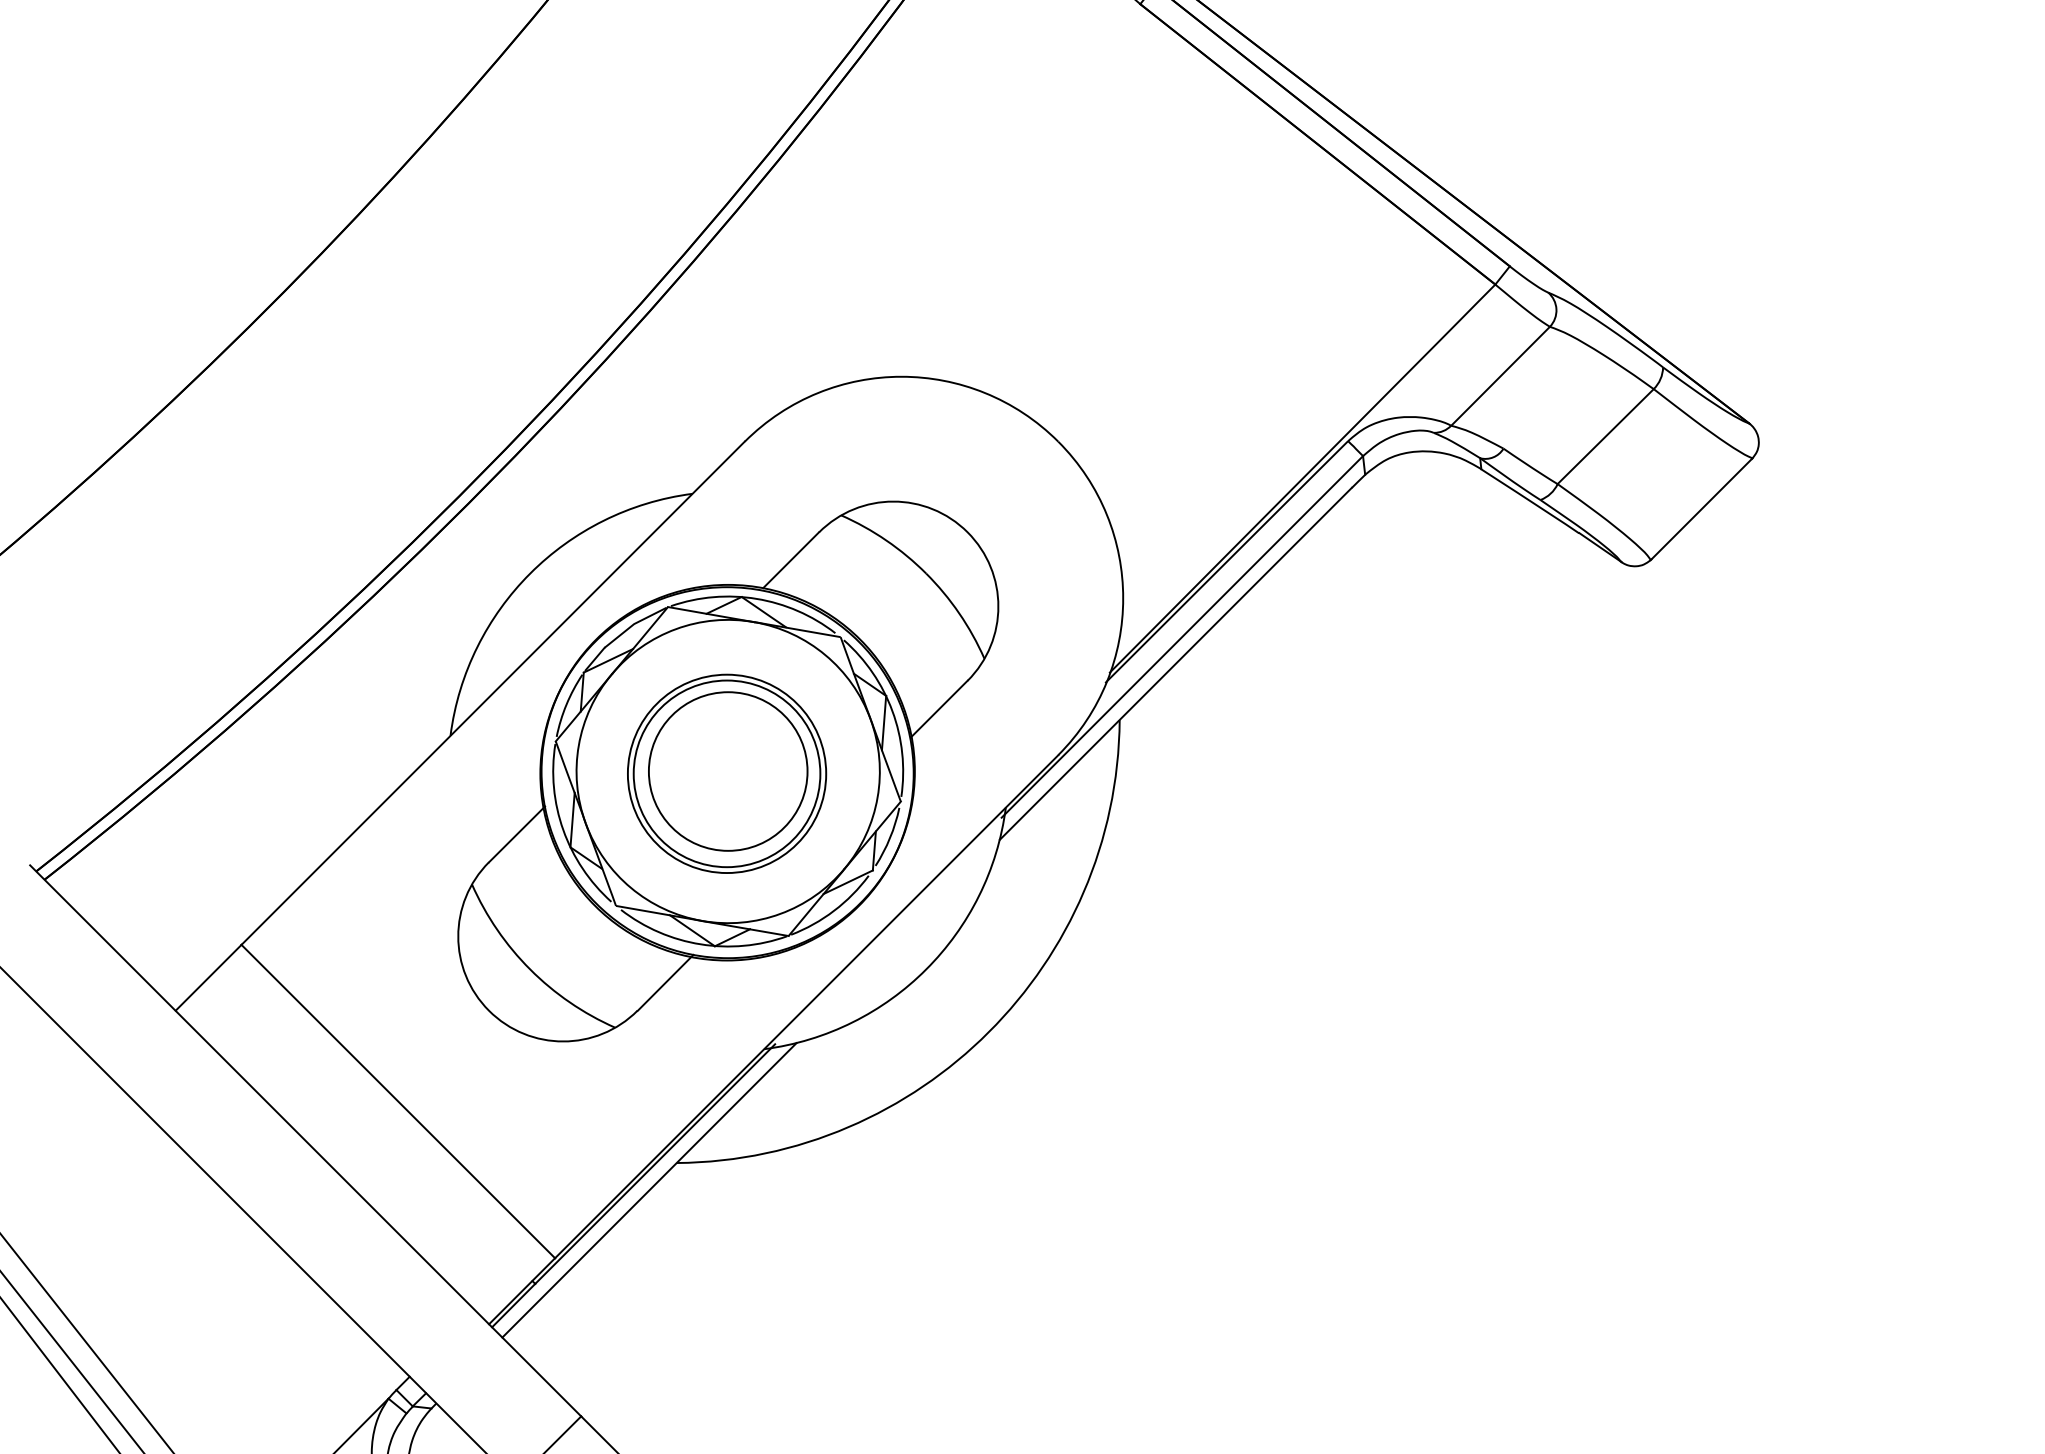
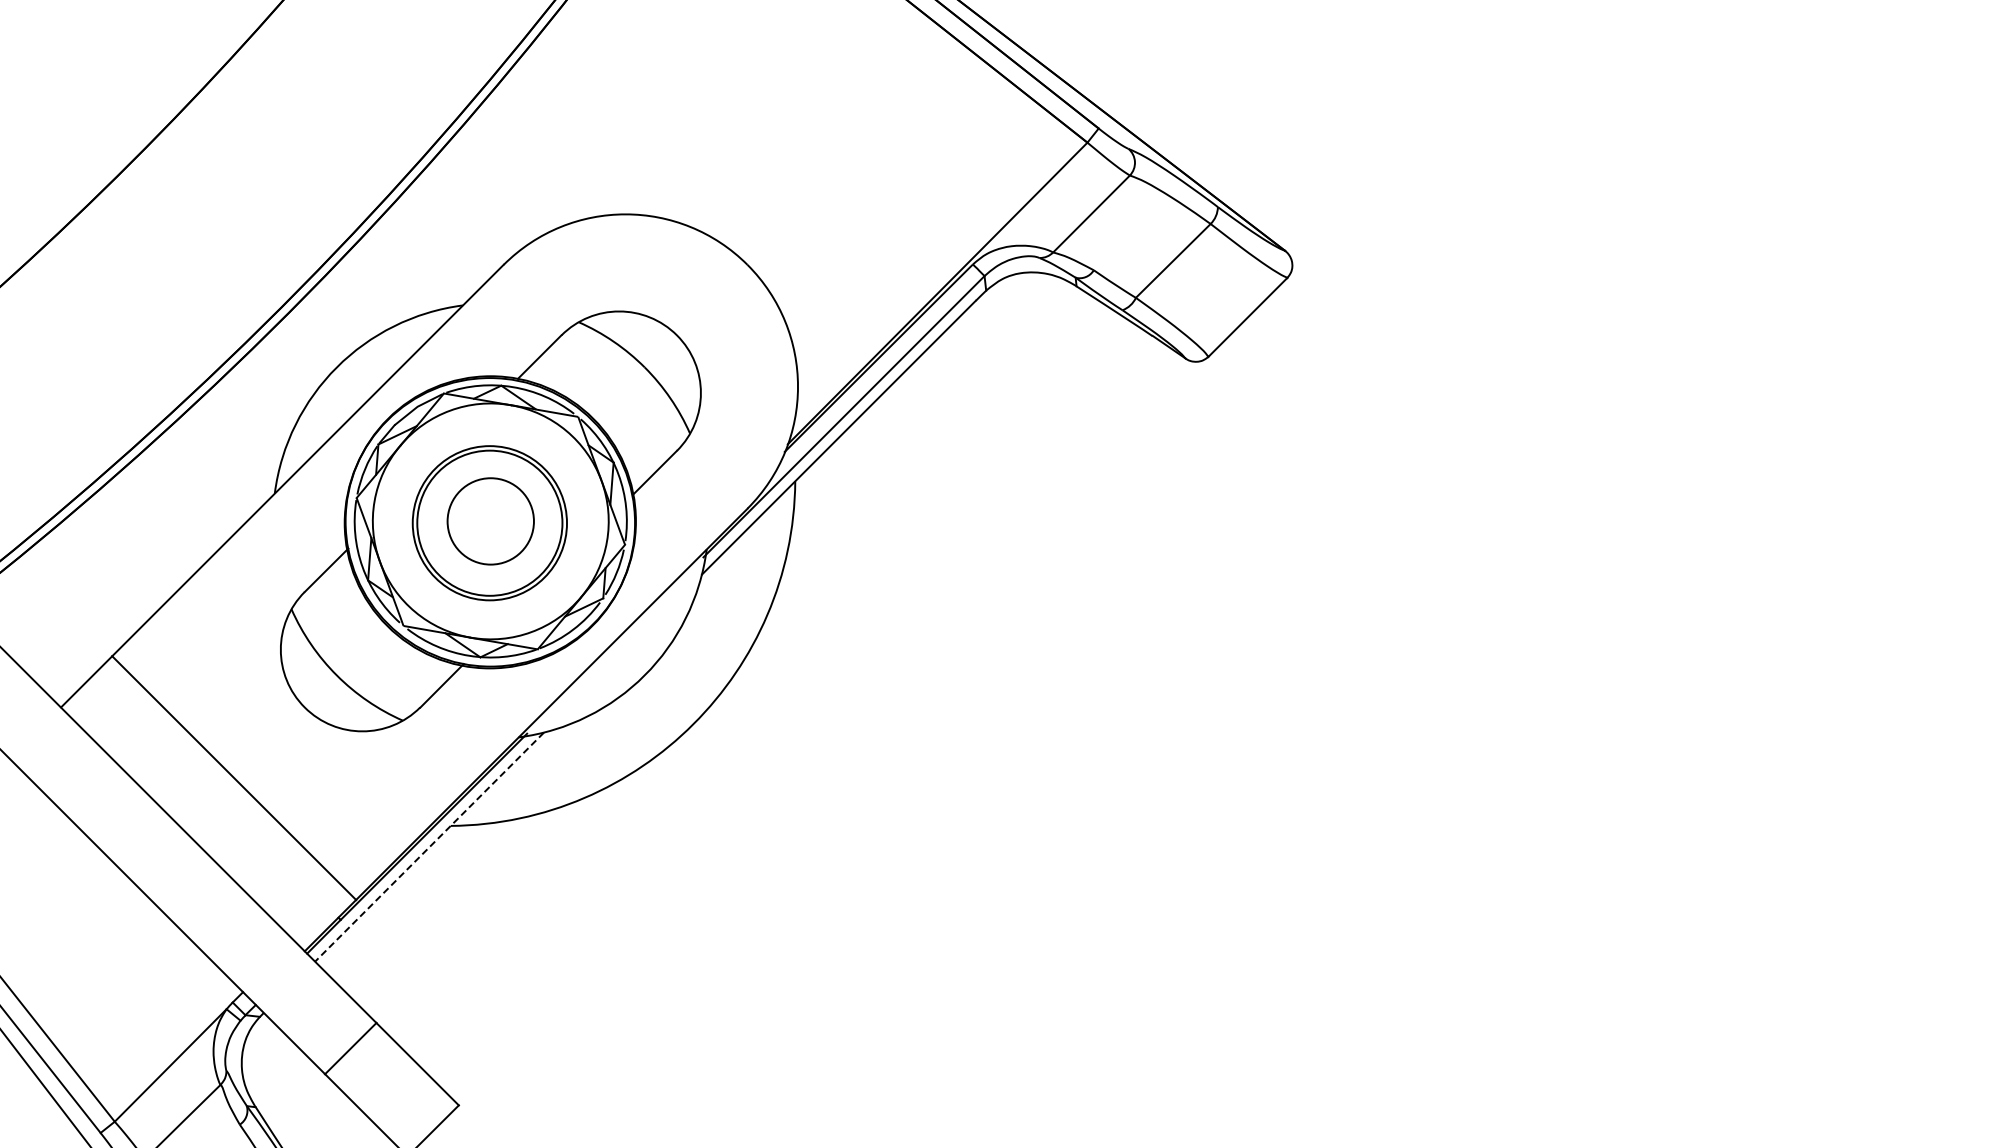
circle: (727, 771) -> (490, 521), size x0.7
line: (649, 1190) -> (429, 847), solid -> dashed

